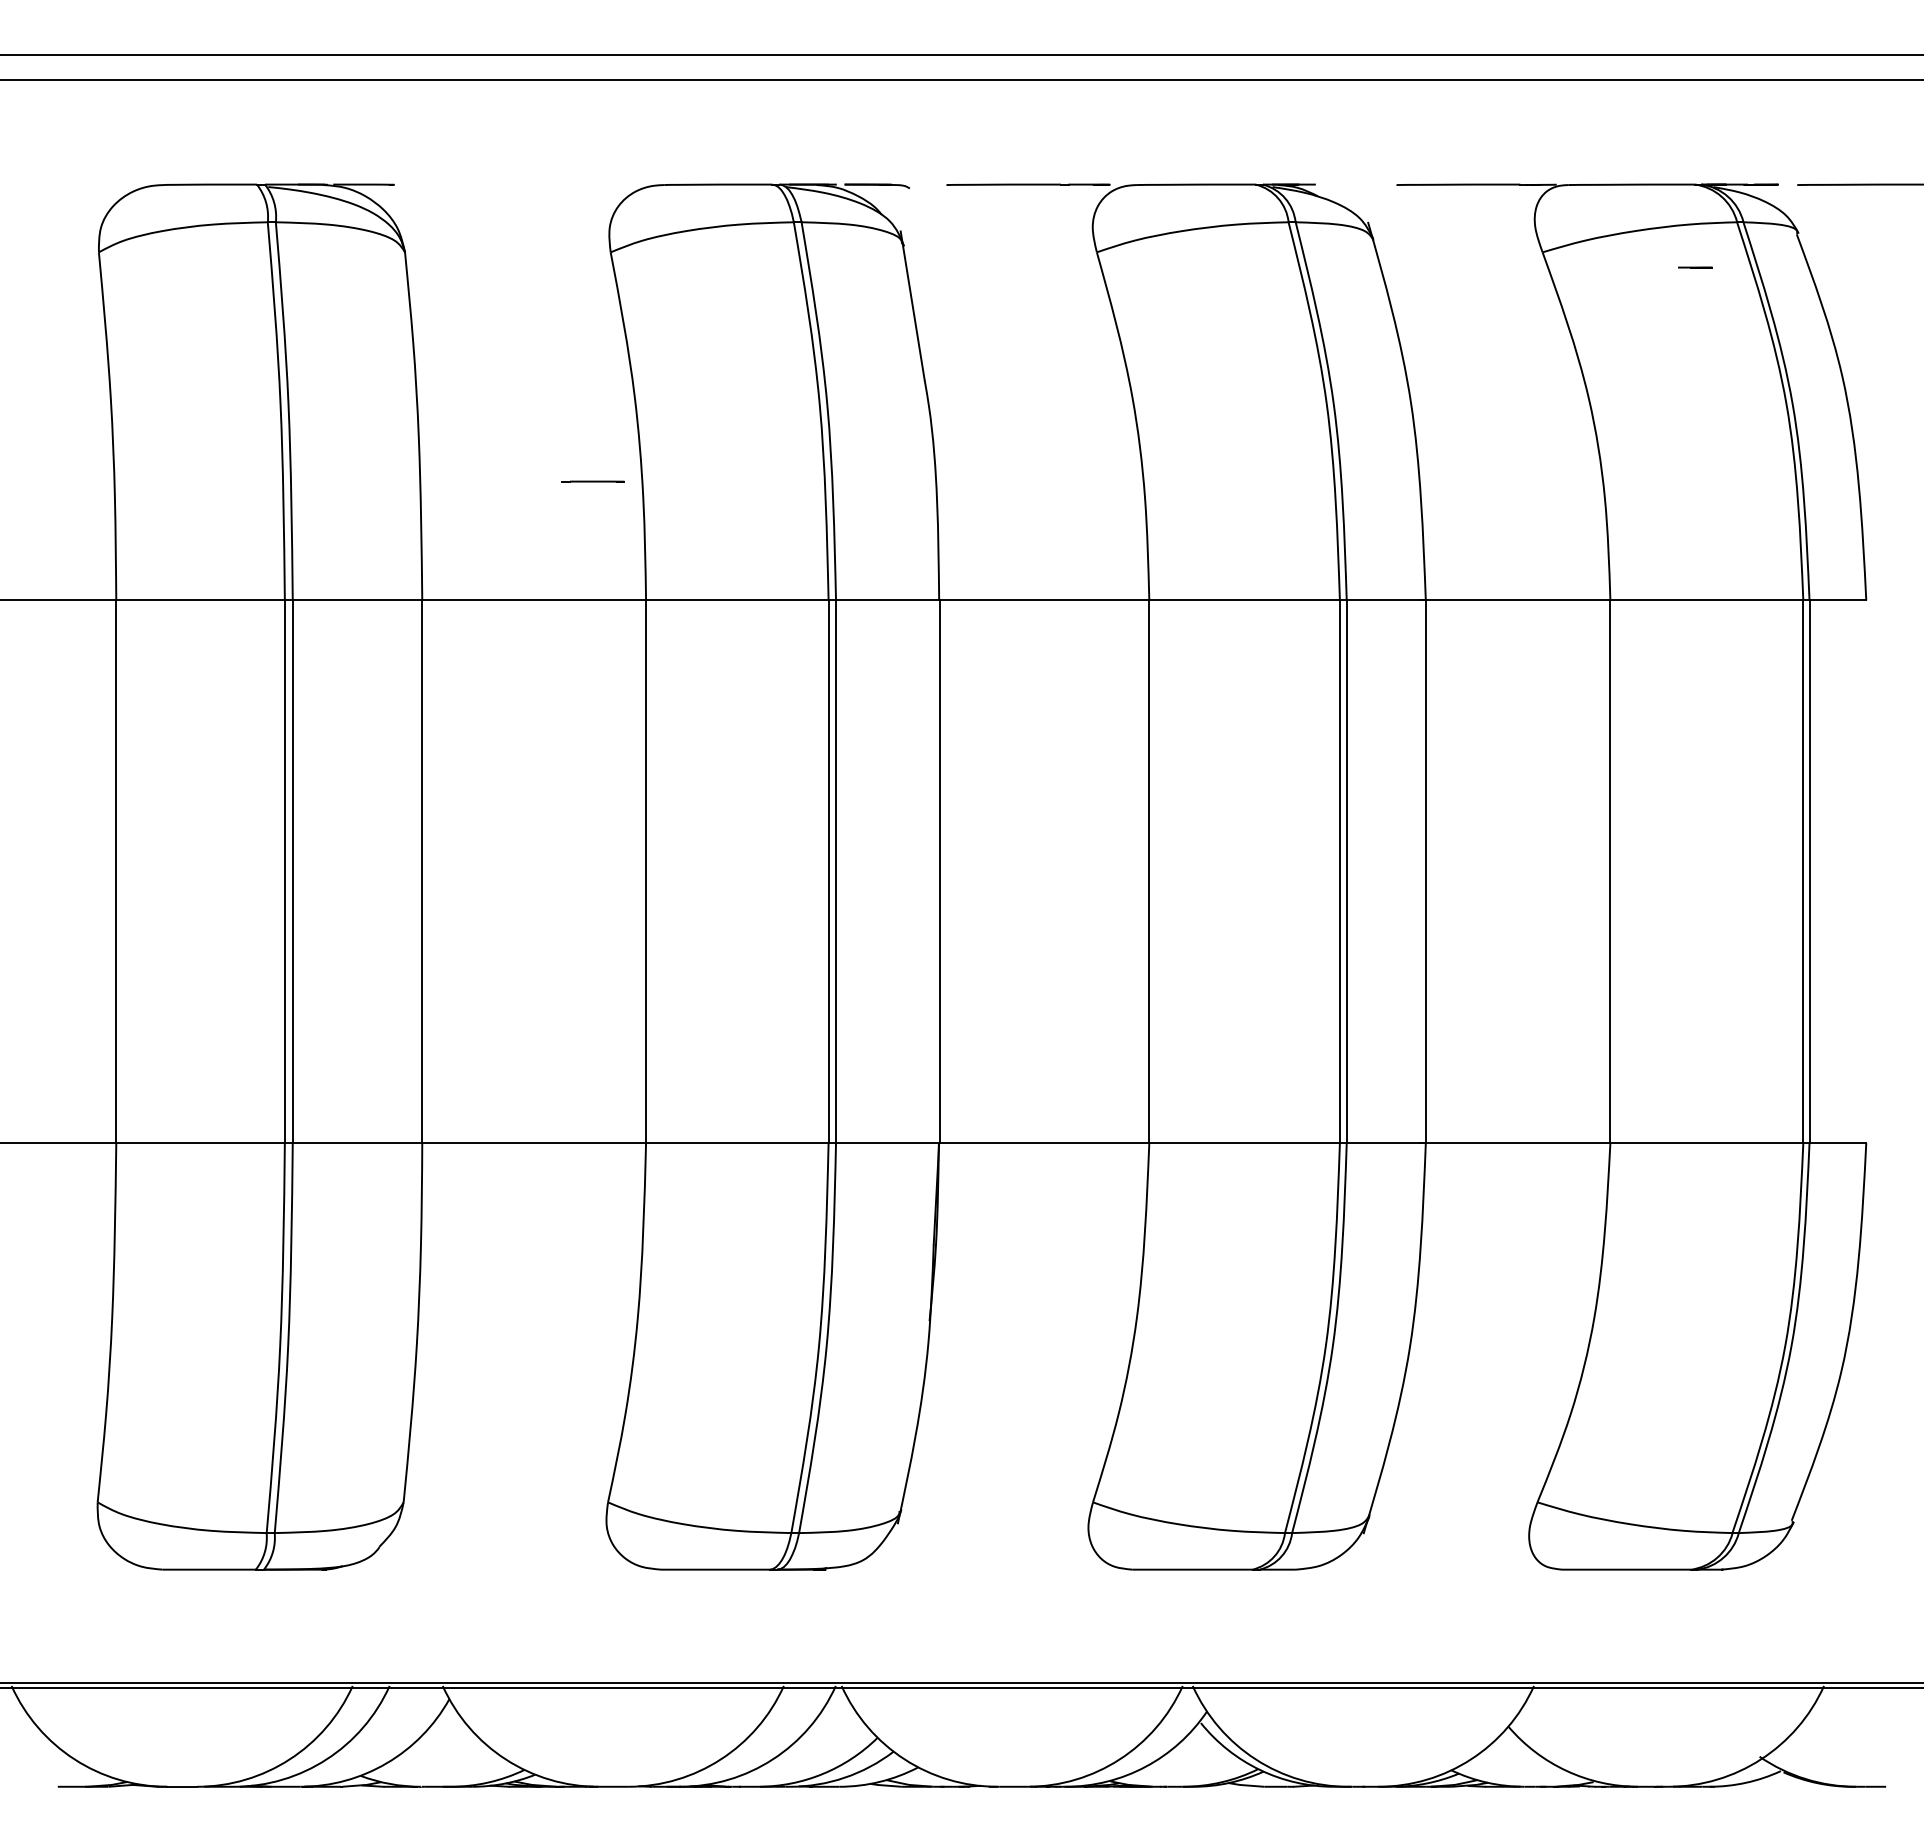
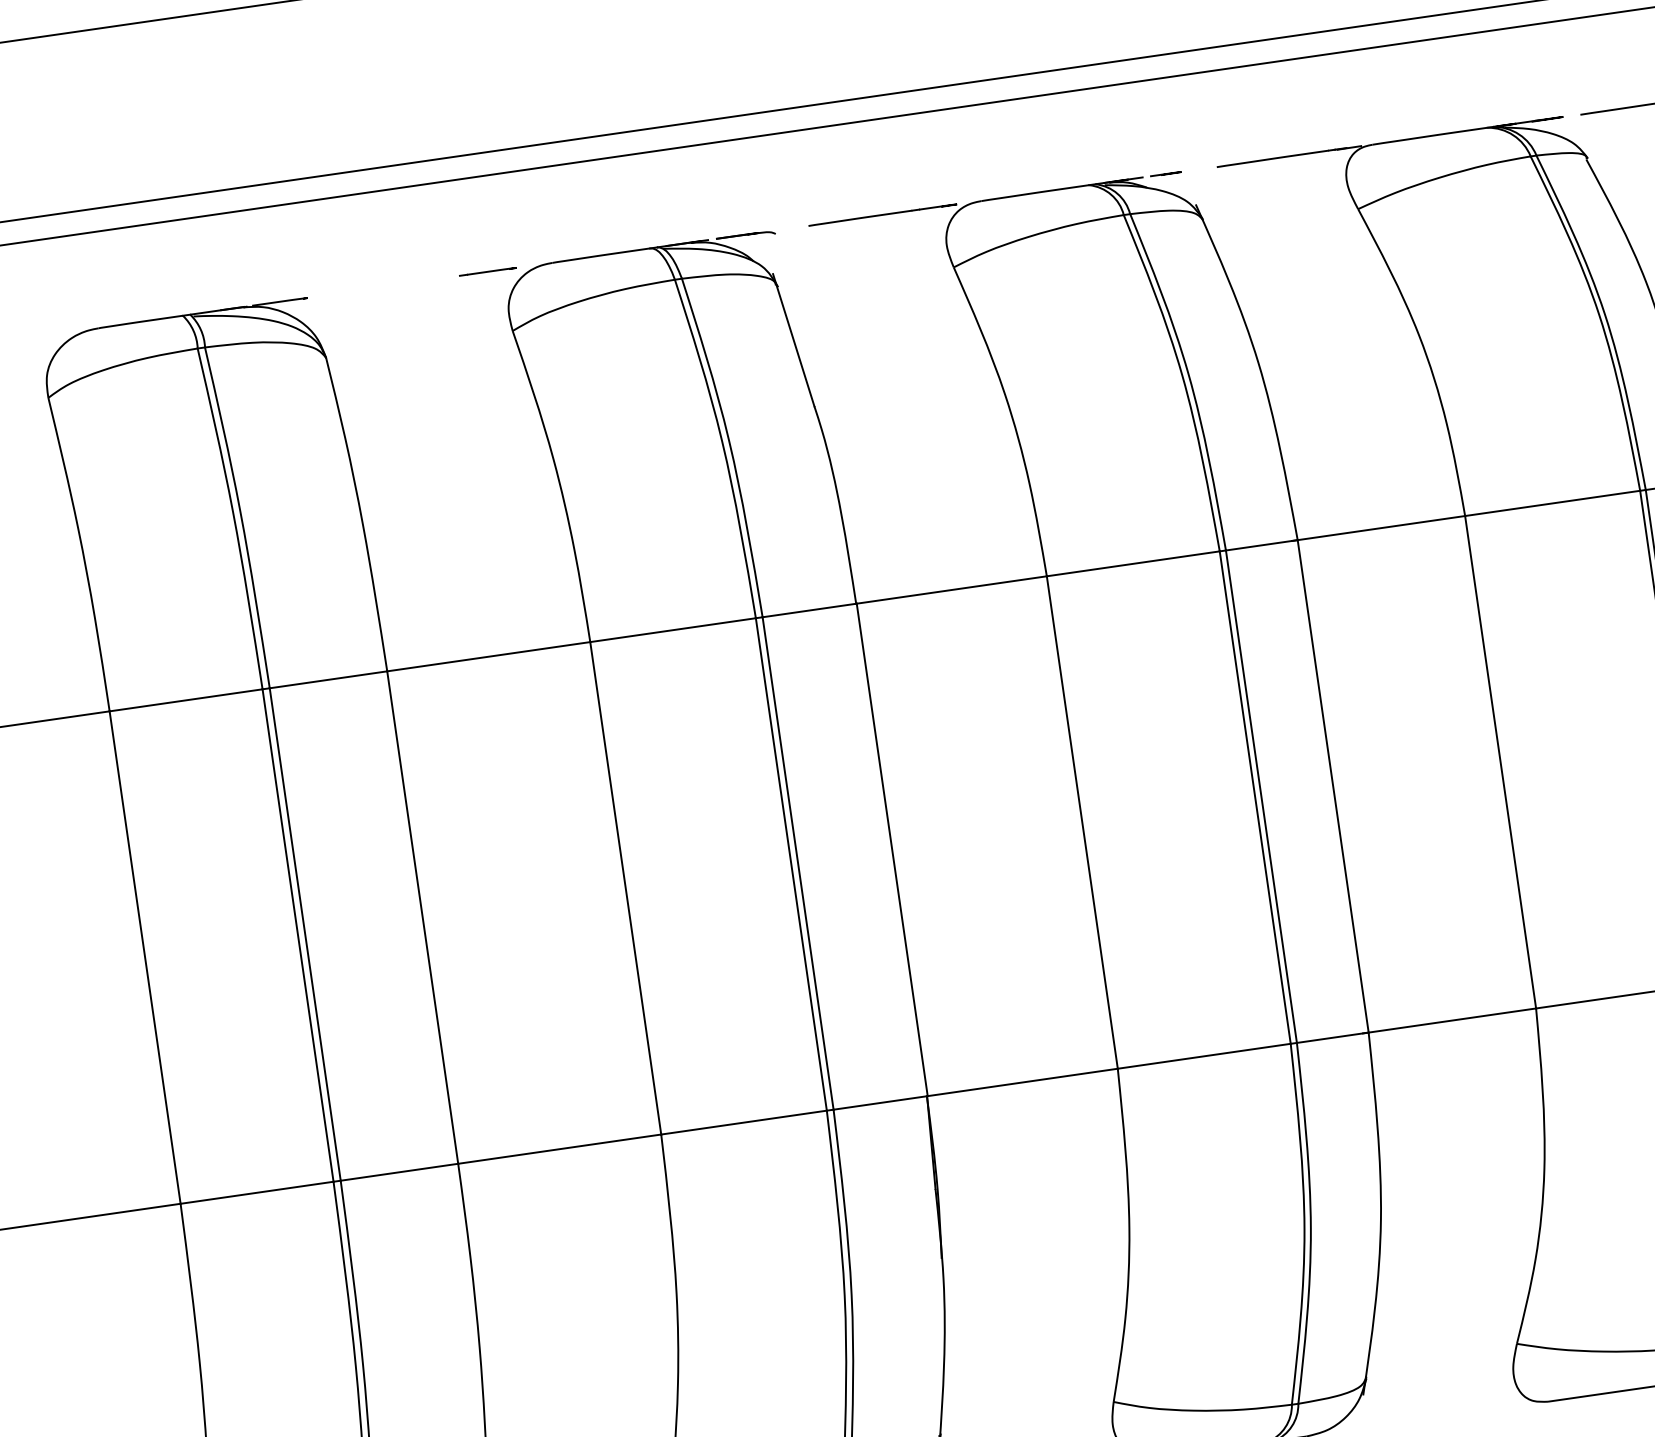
line: (1695, 267) -> (1165, 174), moved
line: (592, 481) -> (487, 271), moved

